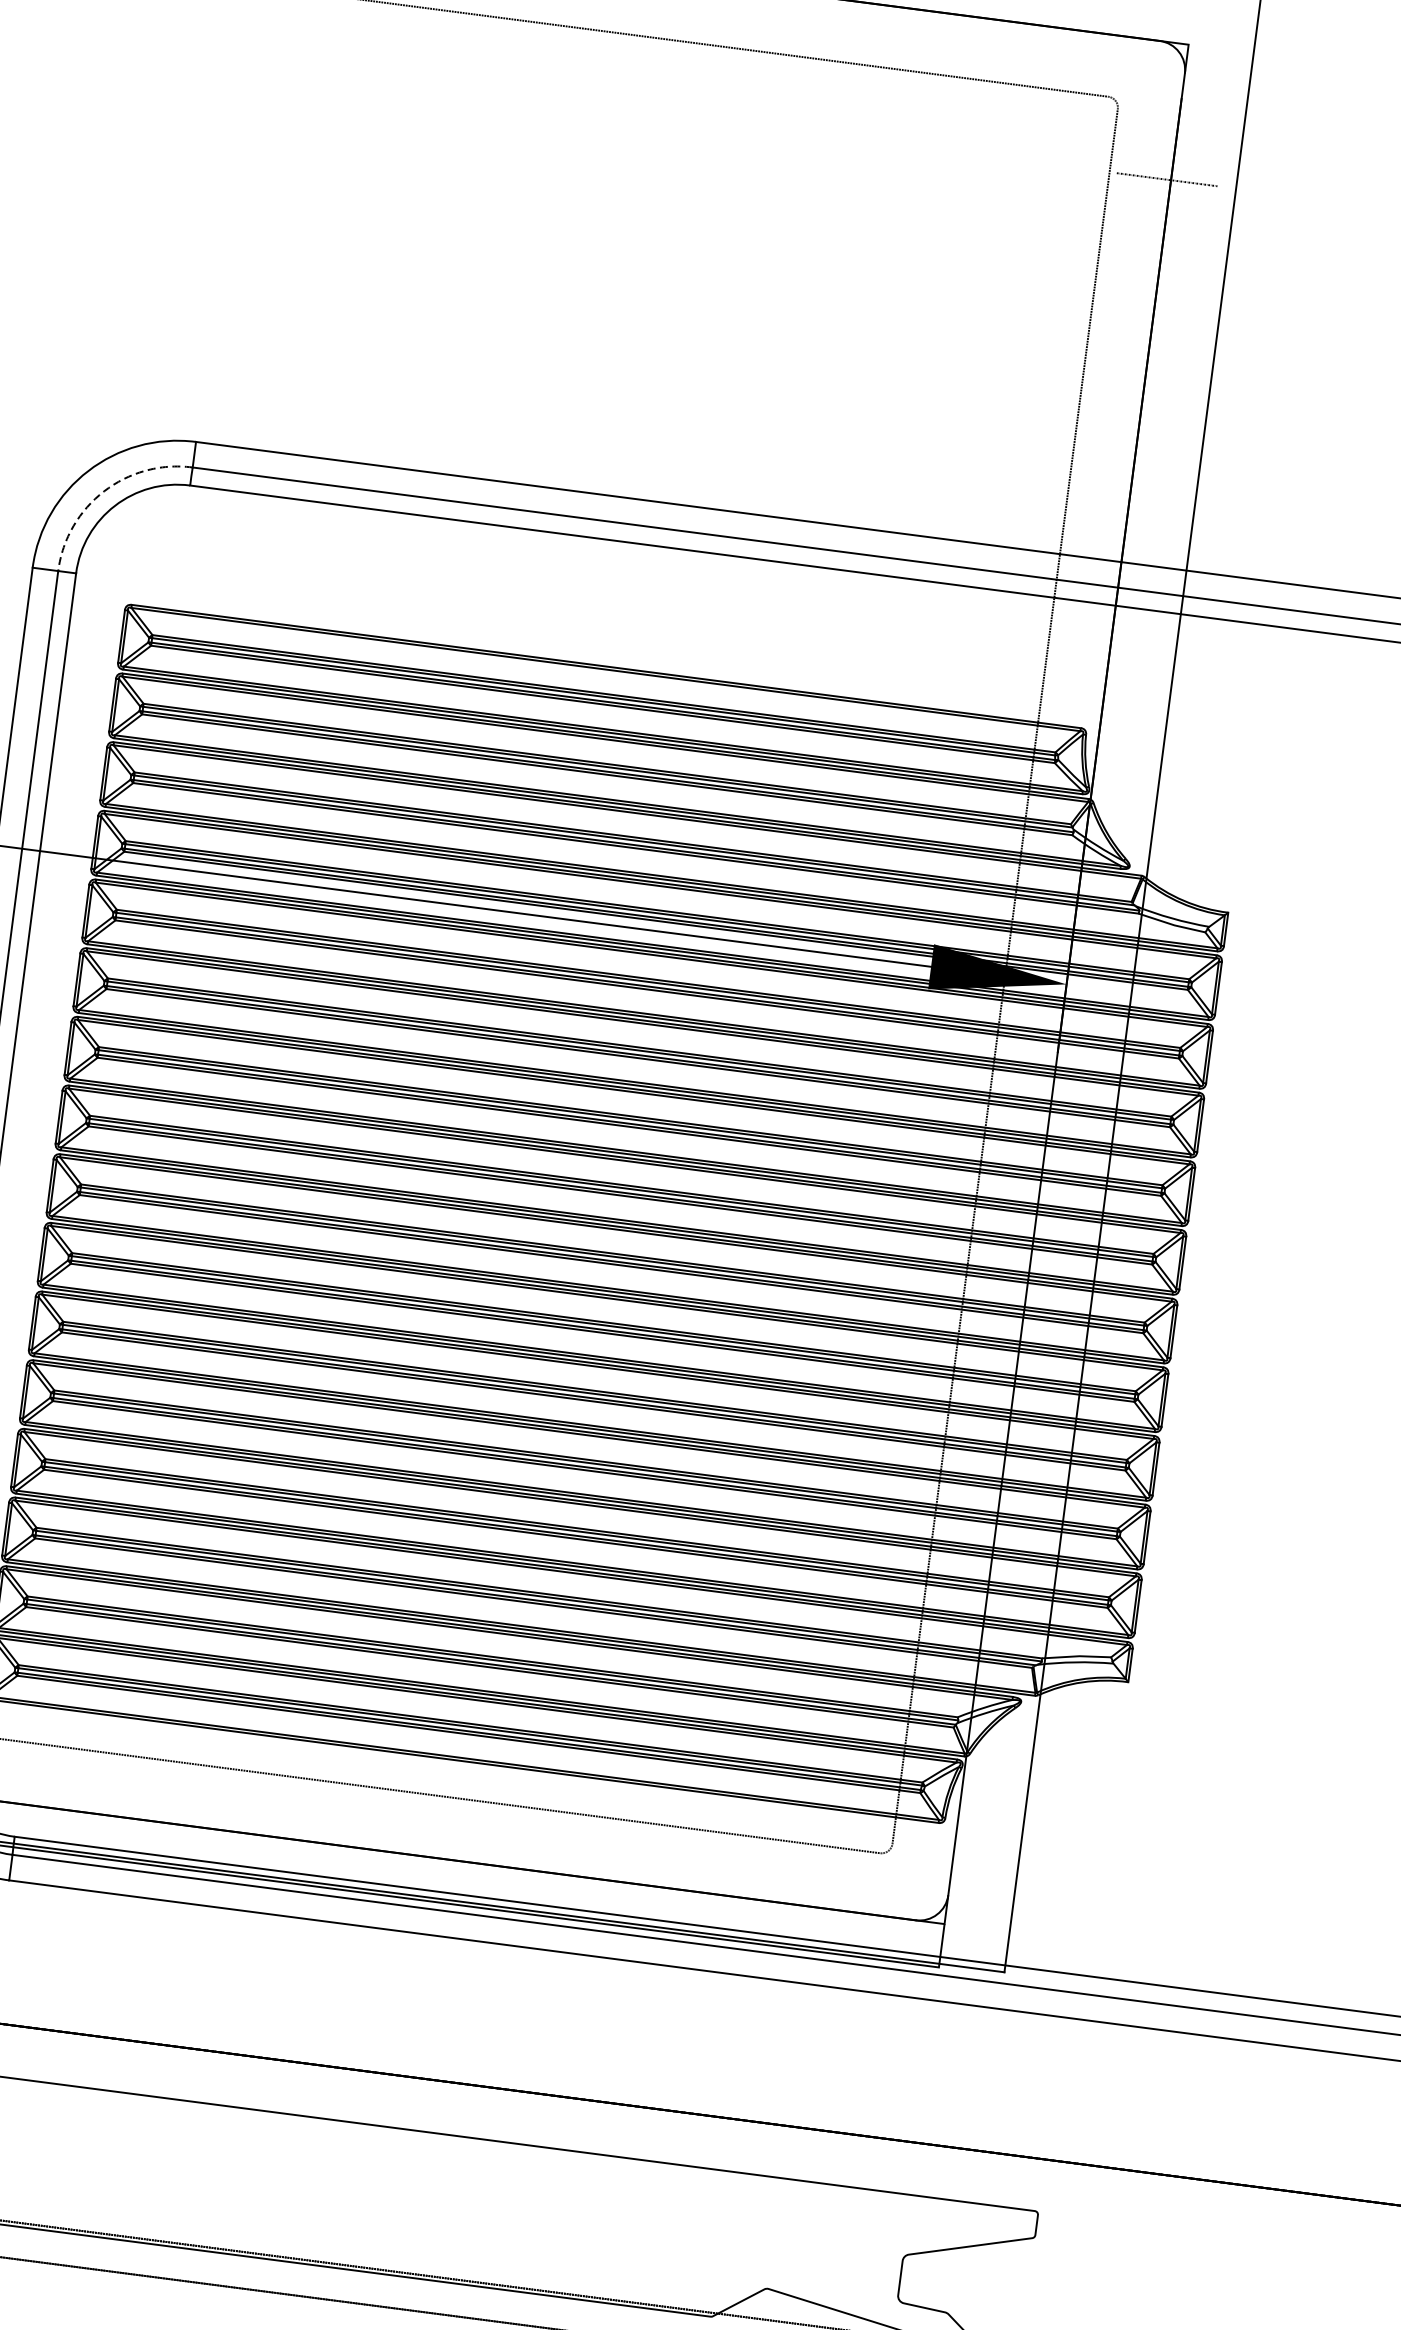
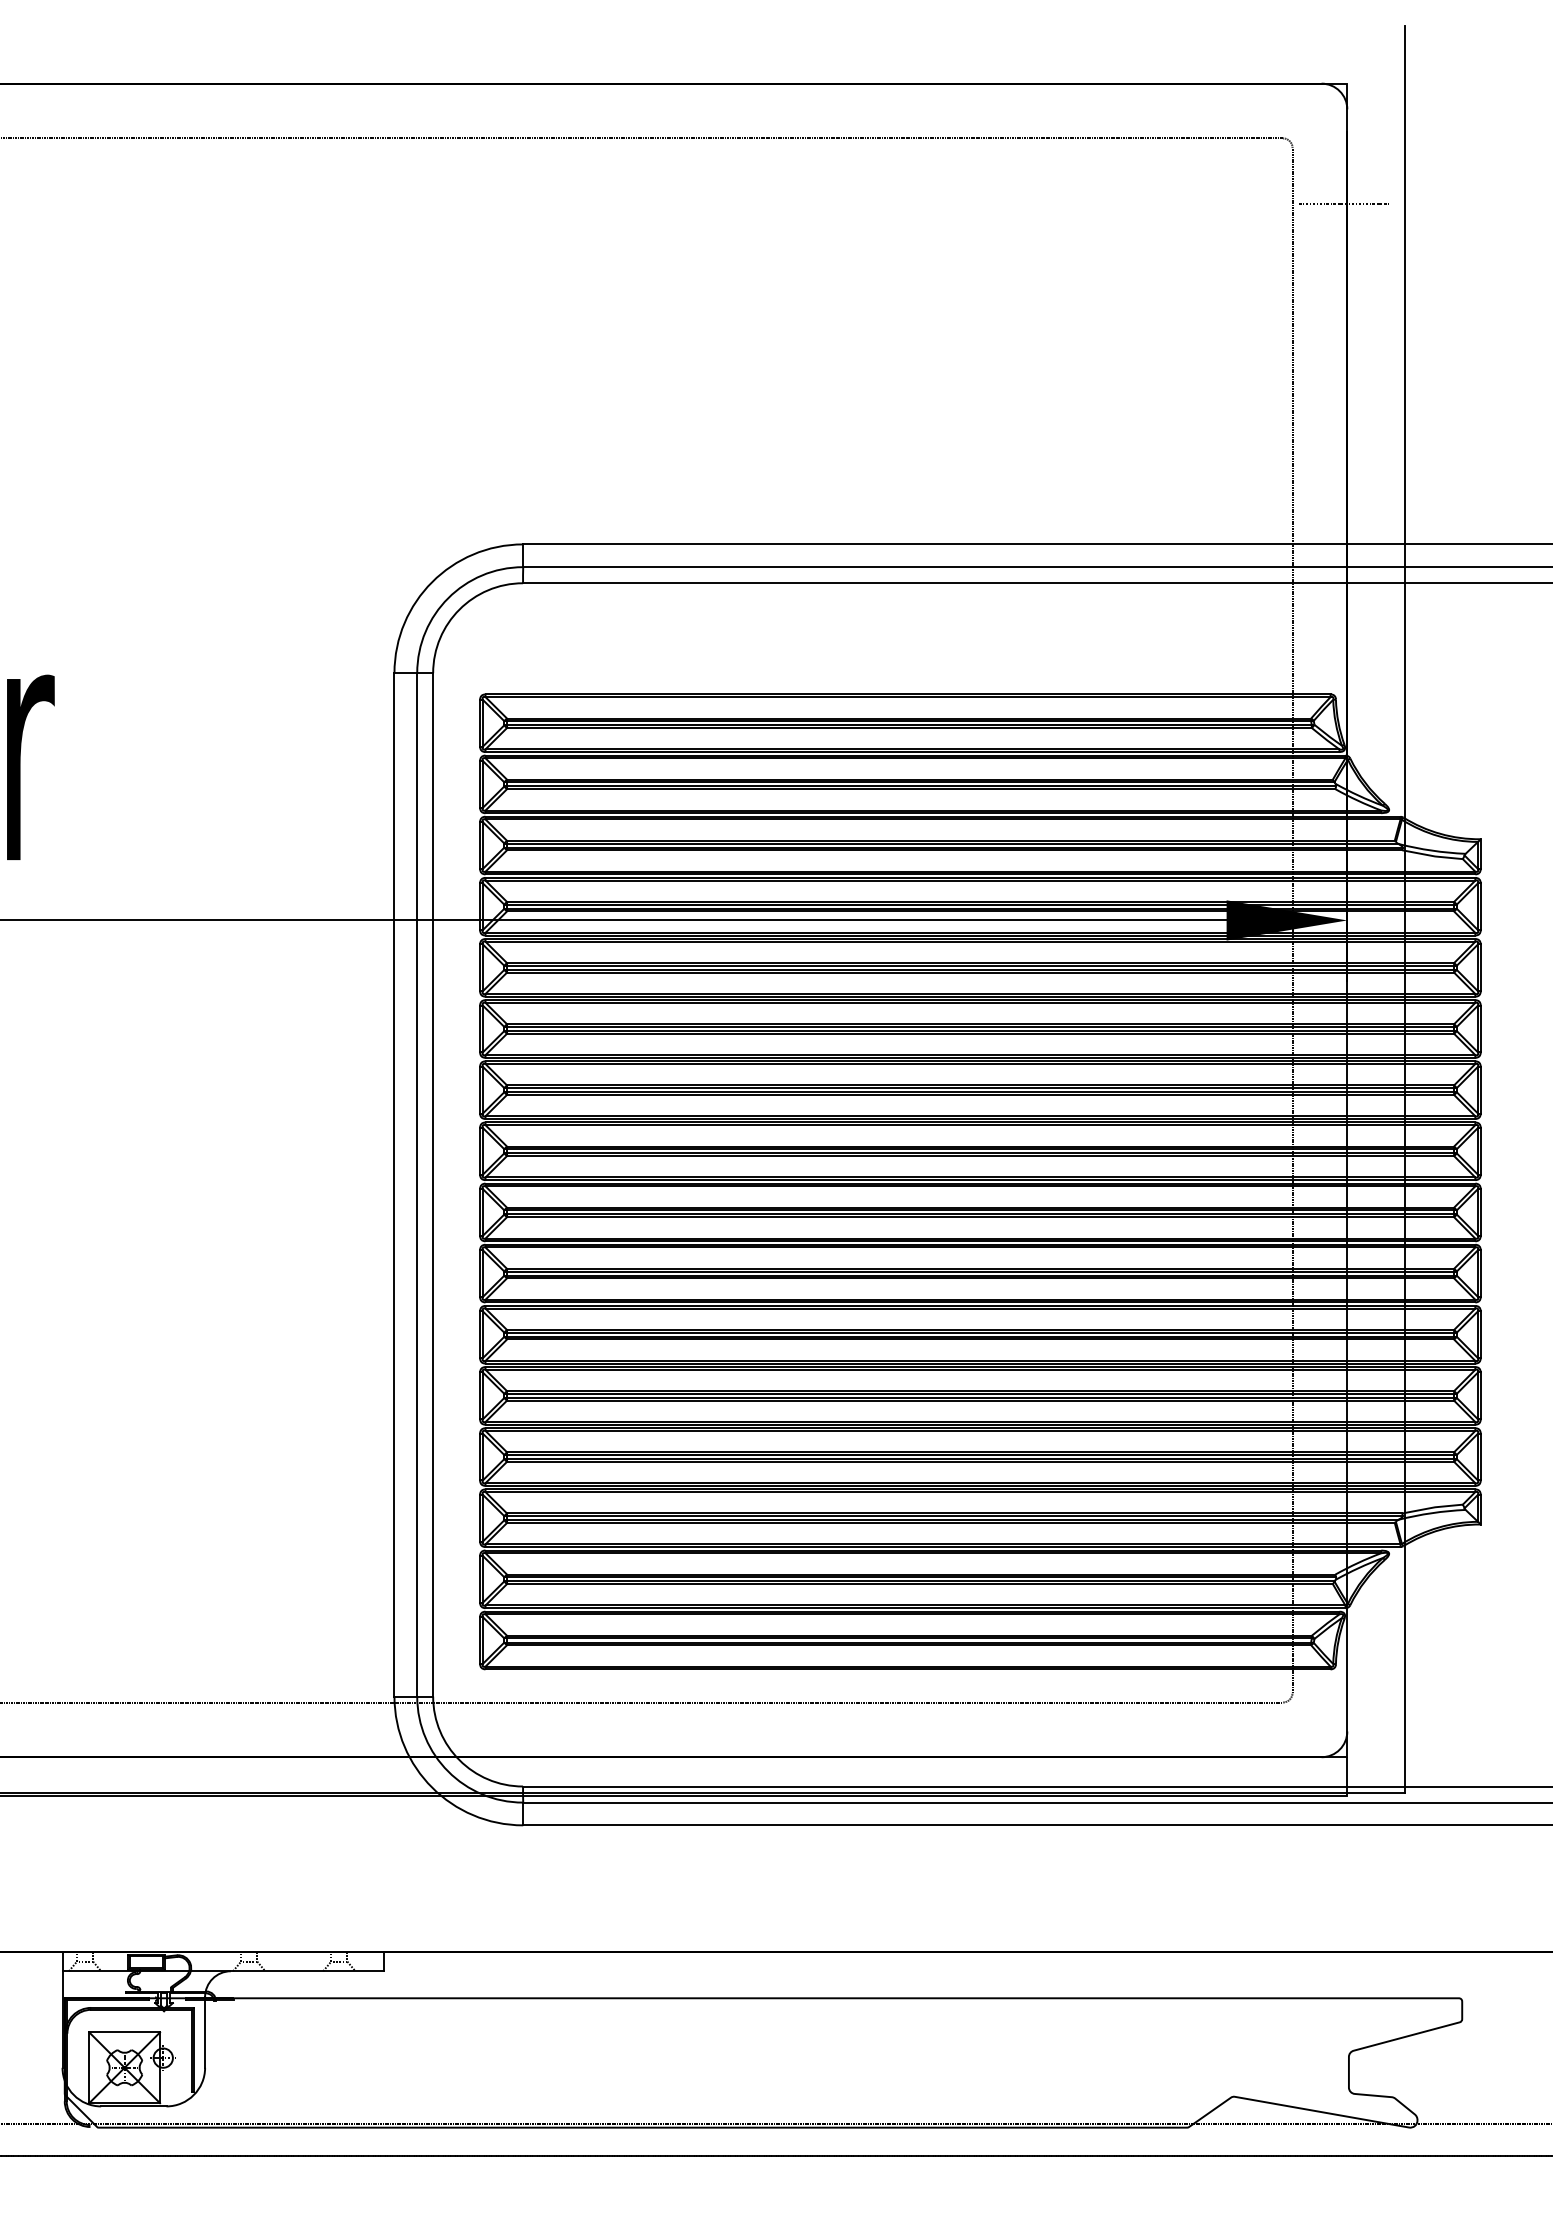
arc: (104, 491) -> (448, 598), dashed -> solid

